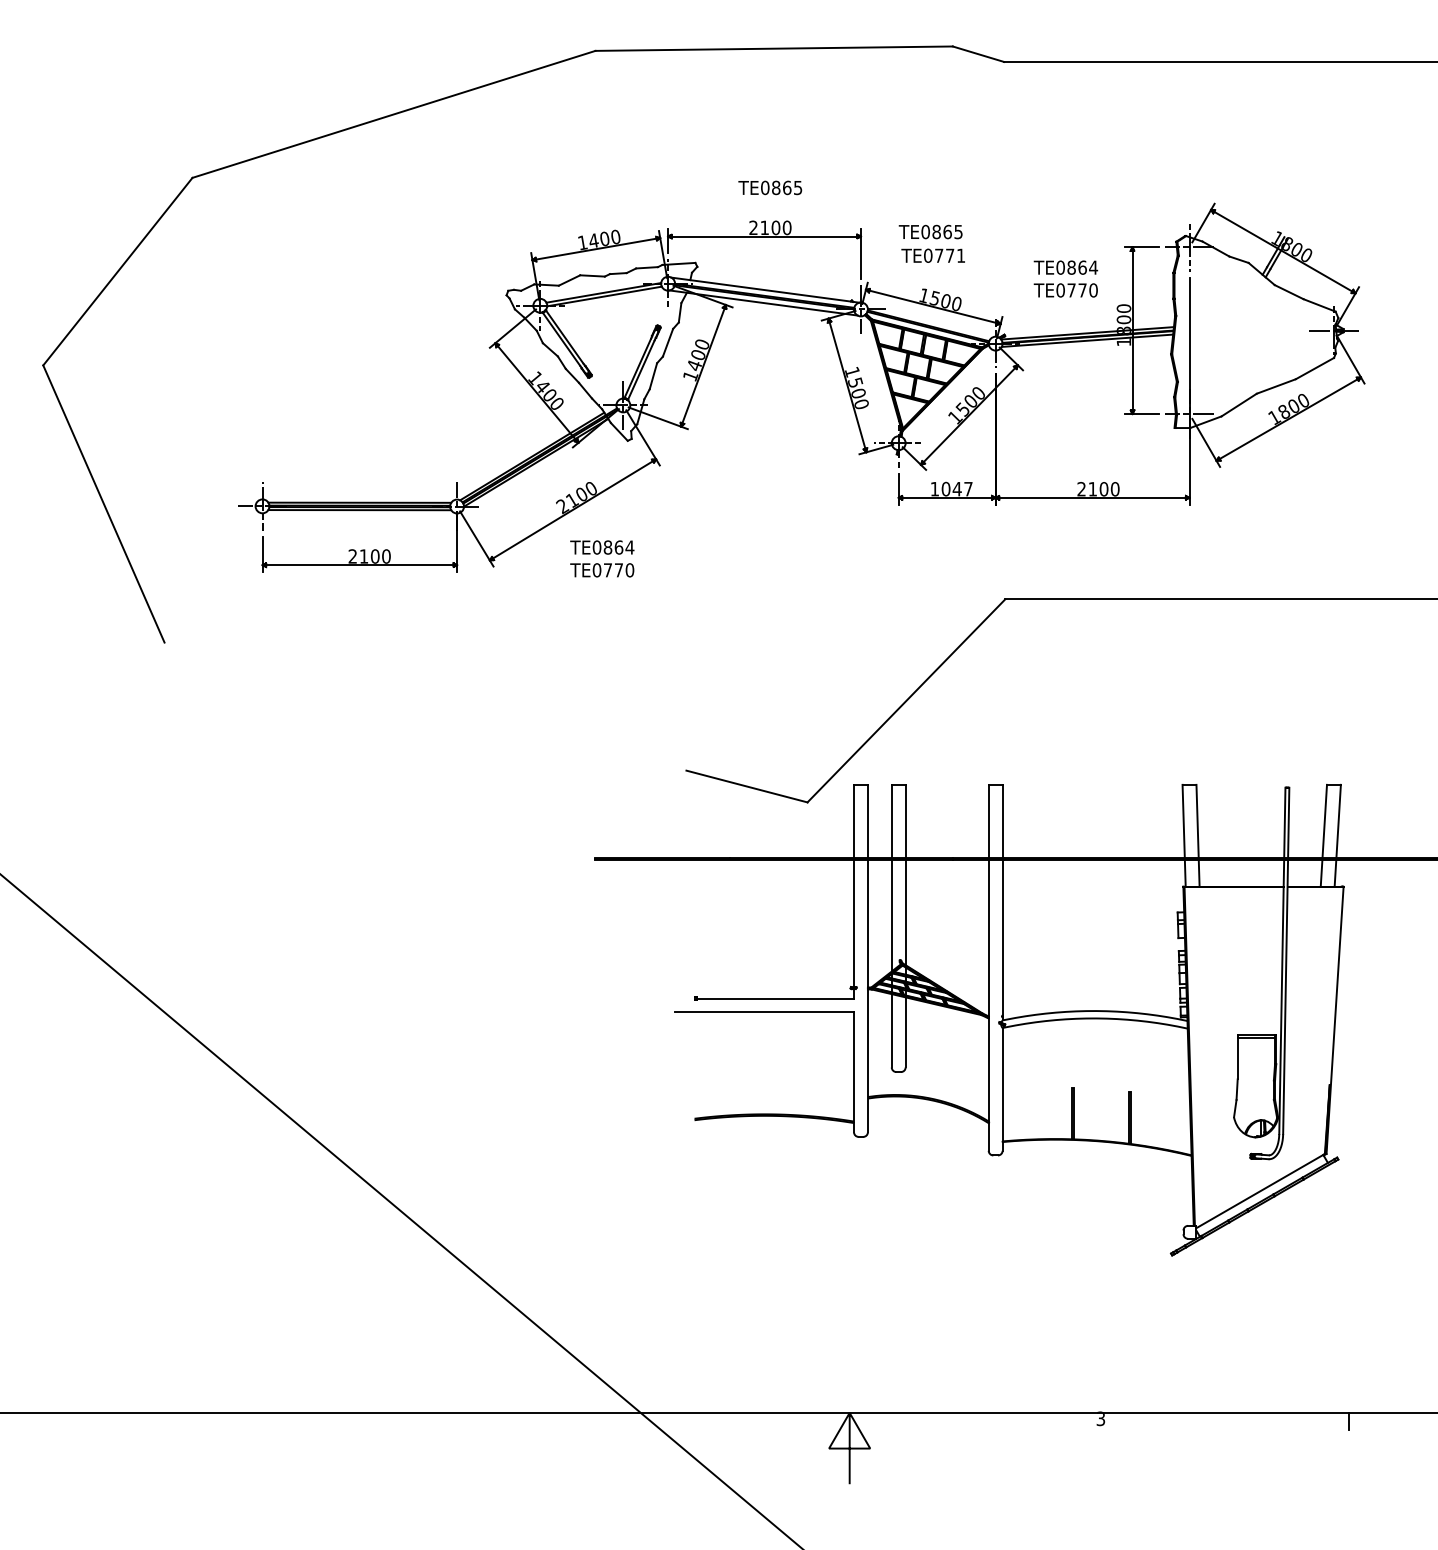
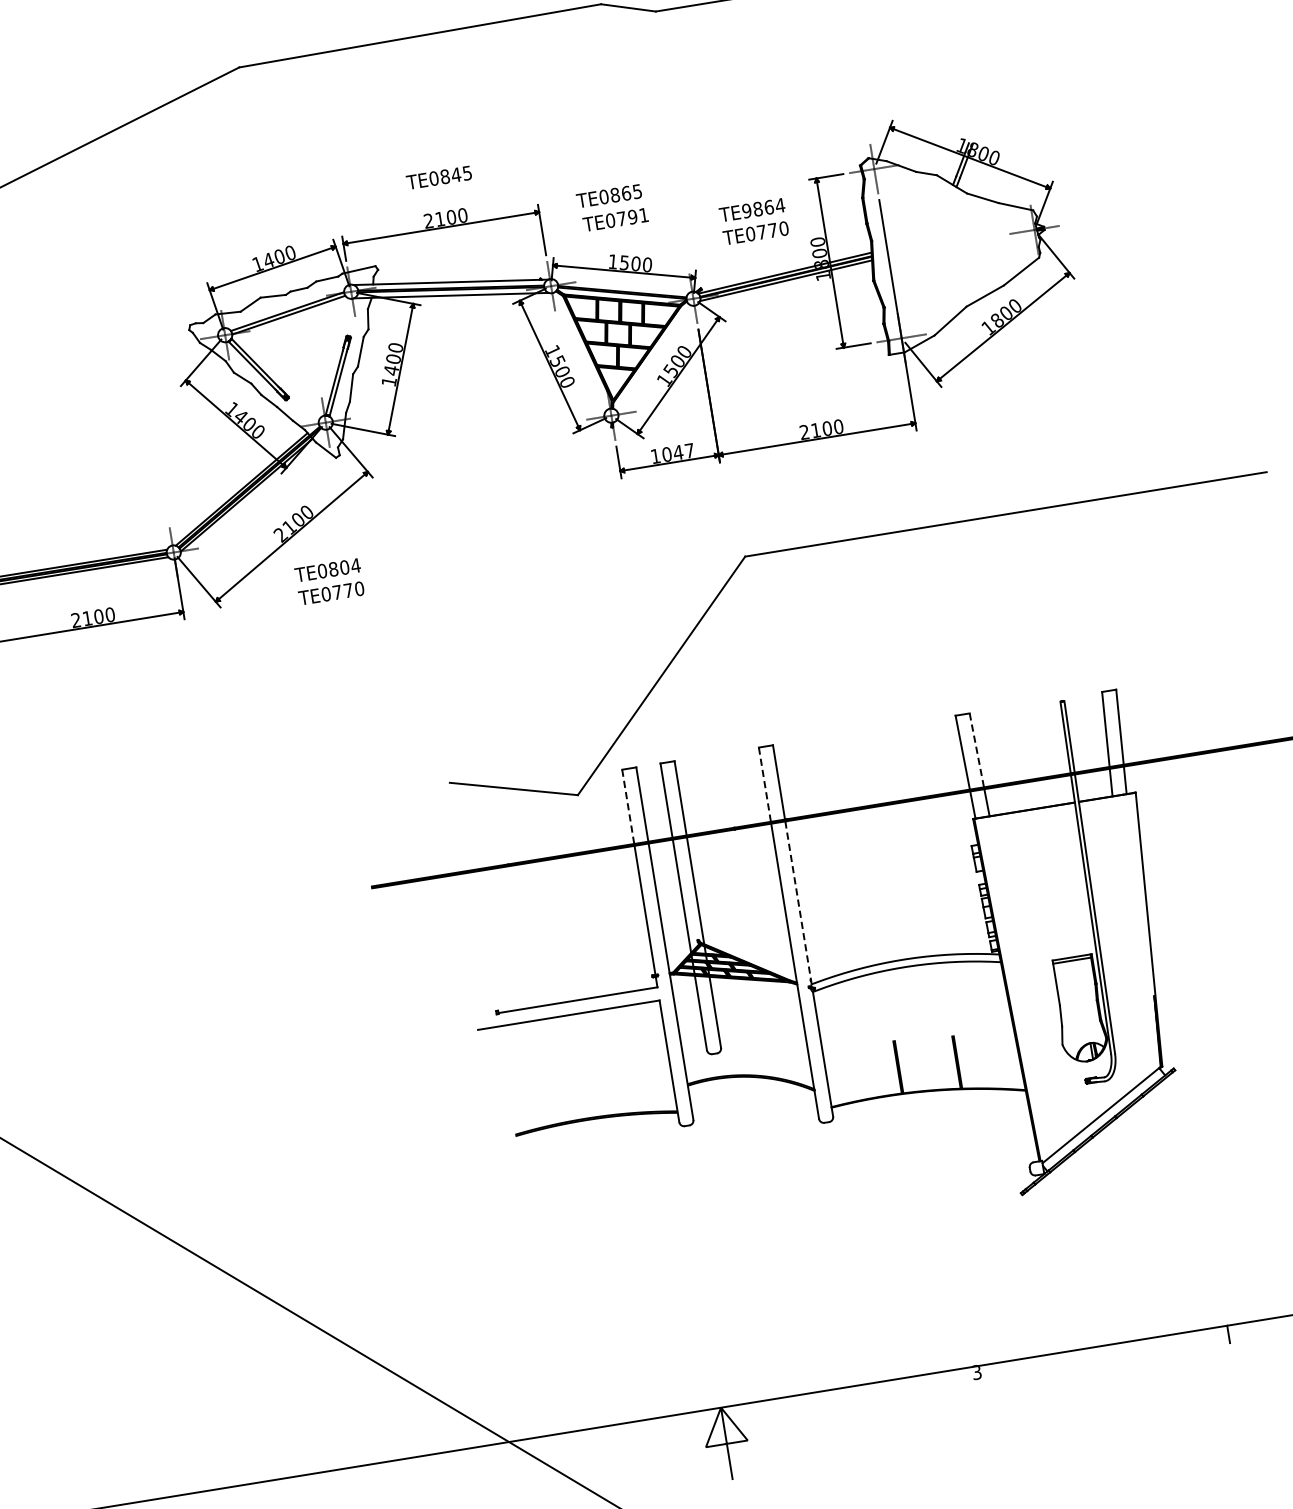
text: (786, 187) -> (455, 174), TE0865 -> TE0845
text: (949, 255) -> (632, 216), TE0771 -> TE0791
text: (1060, 267) -> (746, 210), TE0864 -> TE9864
text: (618, 547) -> (344, 567), TE0864 -> TE0804
line: (854, 821) -> (628, 806), solid -> dashed
line: (988, 821) -> (764, 784), solid -> dashed
line: (1197, 821) -> (976, 750), solid -> dashed
line: (1002, 940) -> (798, 903), solid -> dashed

